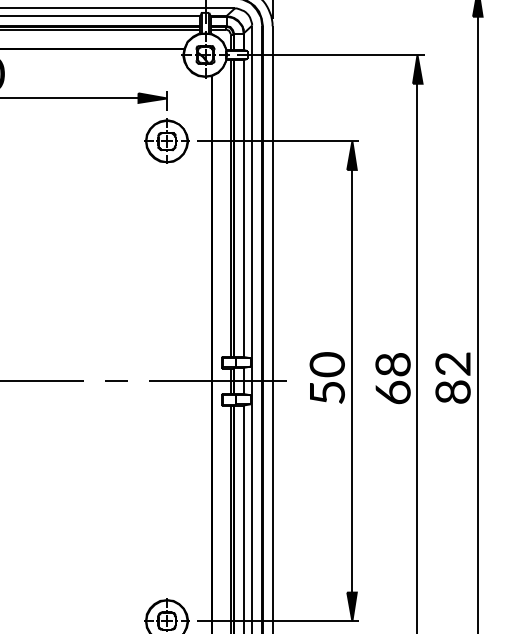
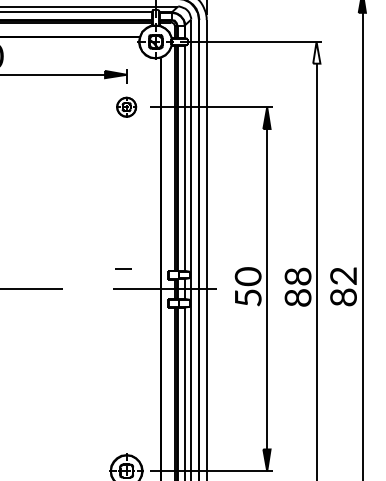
fill: (417, 69) -> (316, 52), removed
part: (166, 140) -> (126, 106), size x0.6
line: (116, 380) -> (123, 268), moved
text: (392, 392) -> (297, 297), 68 -> 88

